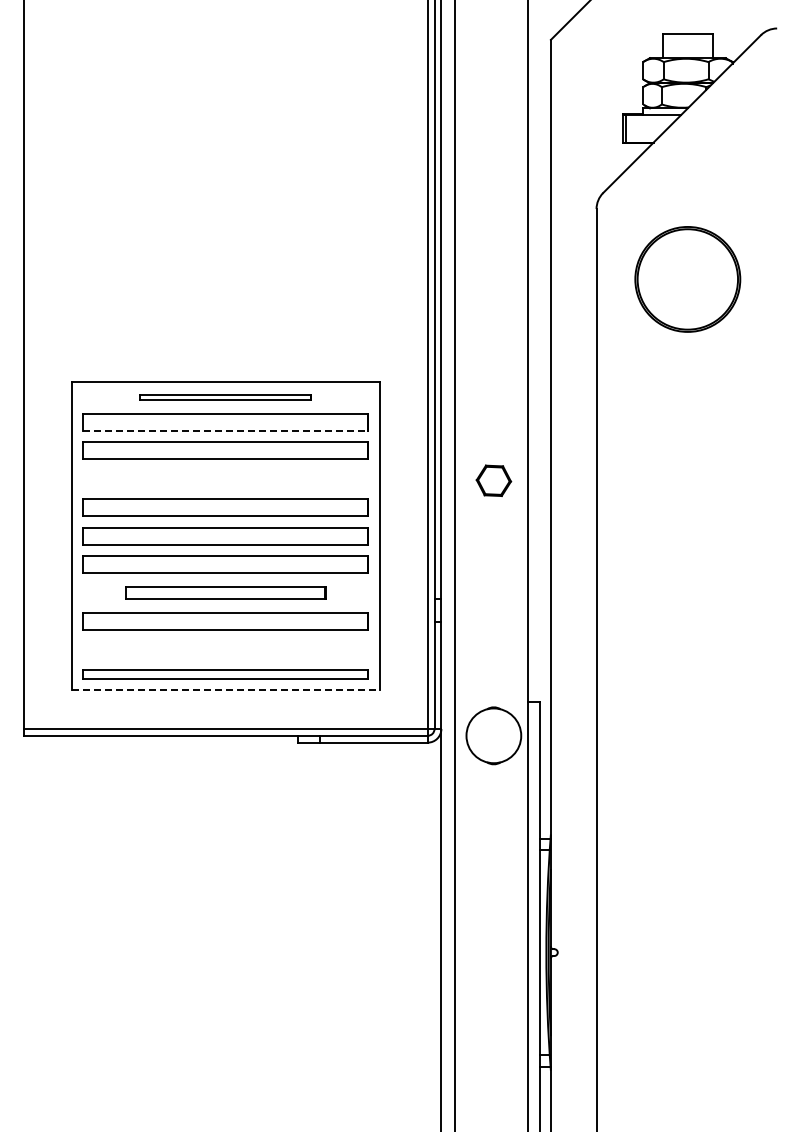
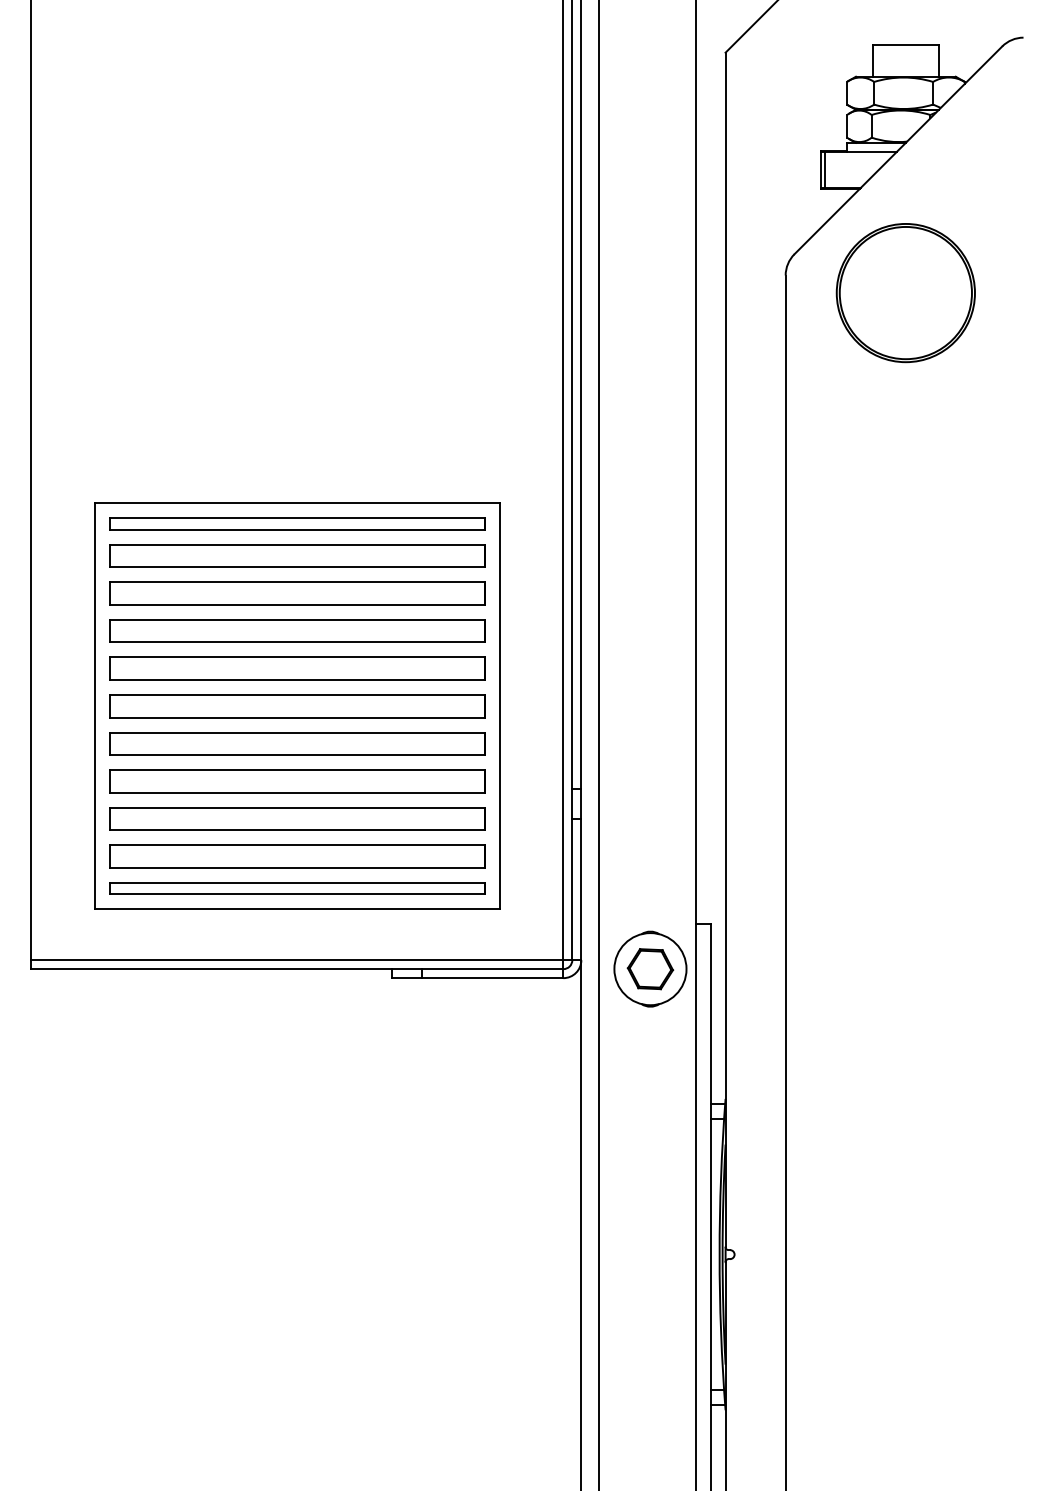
part: (687, 279) -> (905, 293), moved
part: (225, 397) -> (297, 523), size x1.67
line: (225, 430) -> (297, 567), dashed -> solid
part: (225, 479) -> (297, 631), added
part: (493, 480) -> (649, 968), moved
part: (225, 593) -> (297, 781), size x1.43
part: (225, 650) -> (297, 856), added
line: (226, 690) -> (298, 909), dashed -> solid

